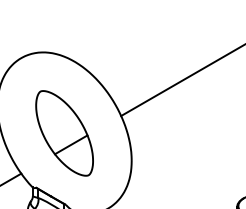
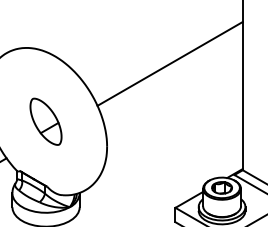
part: (64, 133) -> (45, 121), size x0.6

